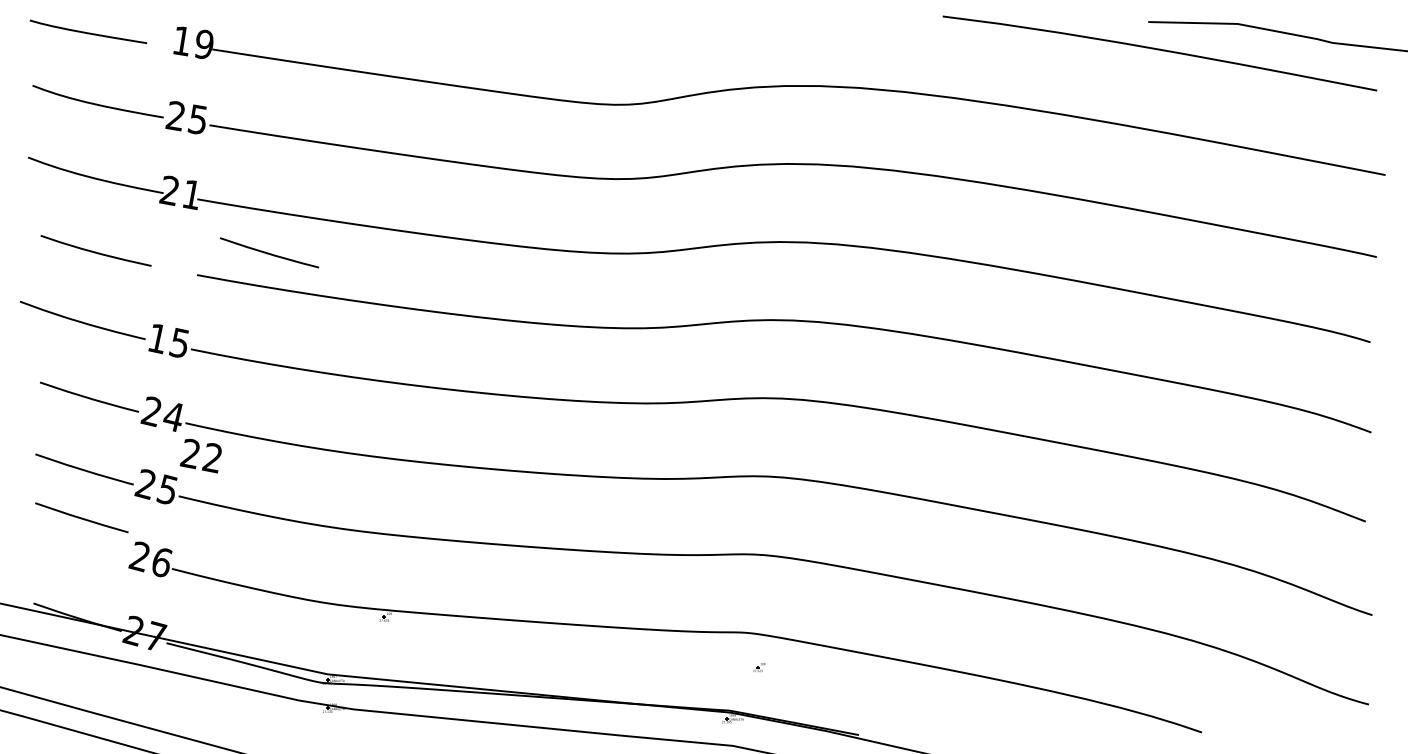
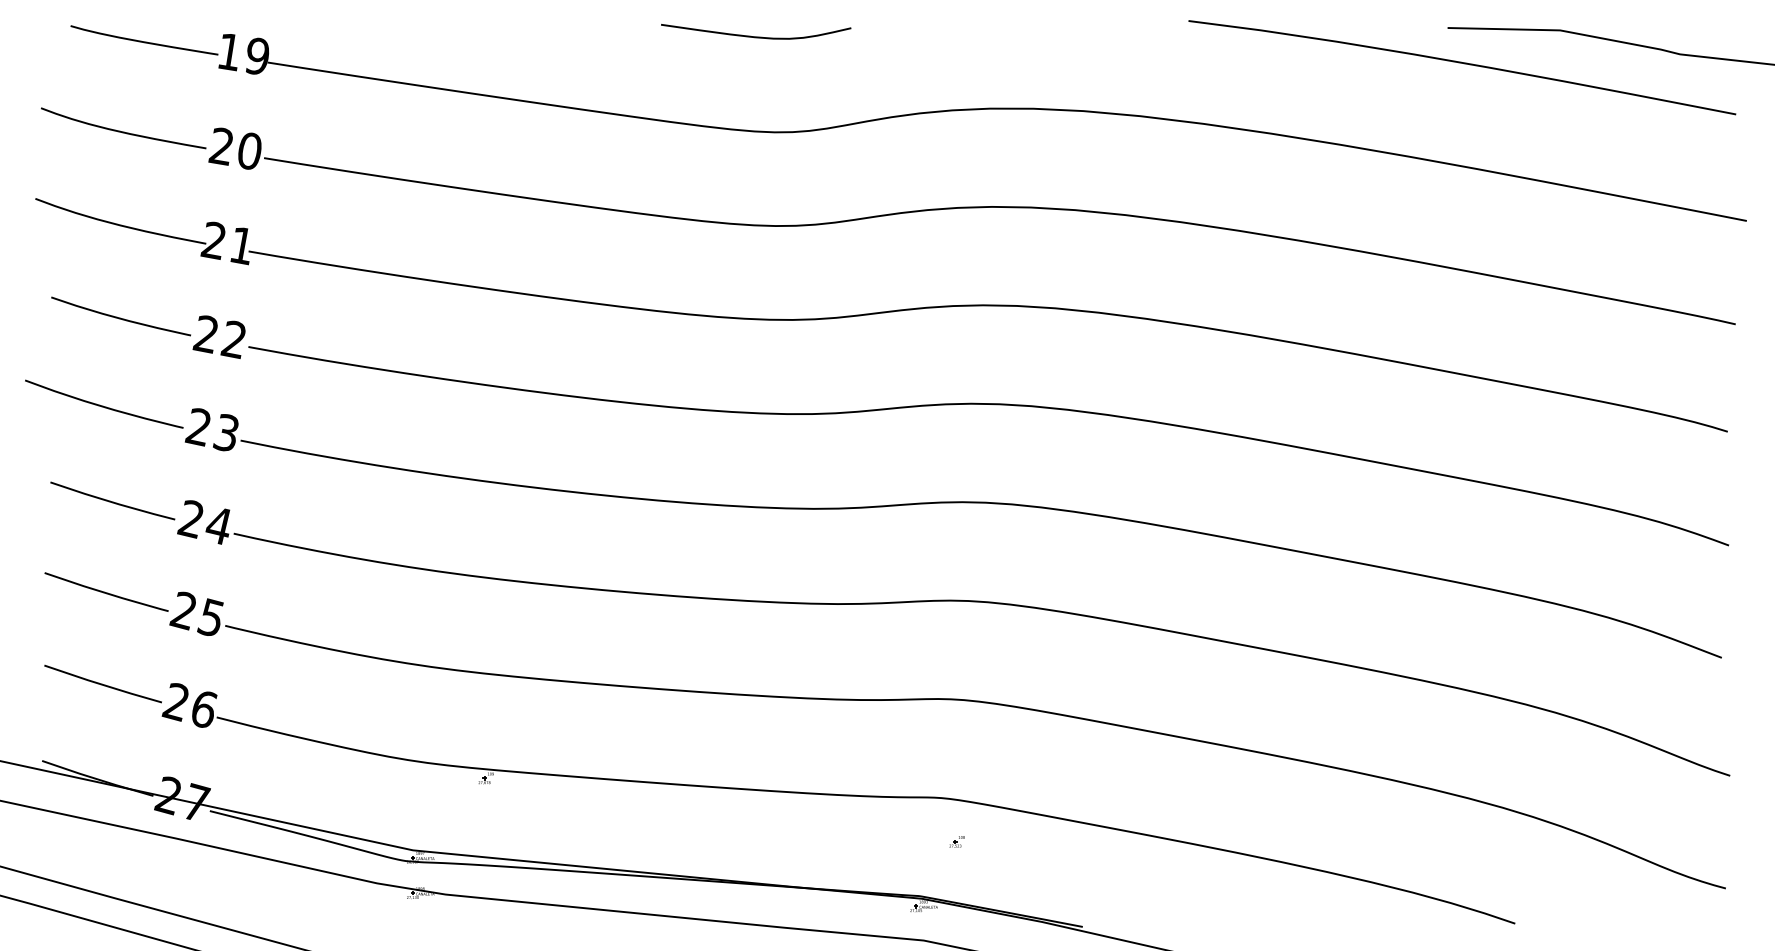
curve: (600, 28) -> (756, 36), added
curve: (88, 32) -> (144, 41), moved
text: (197, 119) -> (248, 150), 25 -> 20
line: (269, 253) -> (339, 319), removed
text: (167, 340) -> (211, 429), 15 -> 23
text: (200, 455) -> (218, 336), moved
line: (81, 517) -> (102, 683), moved

